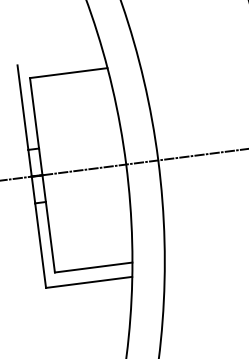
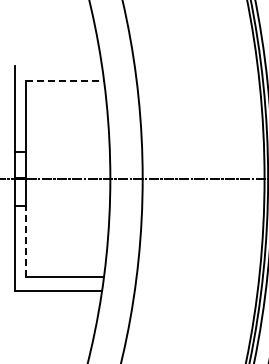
line: (69, 72) -> (65, 80), solid -> dashed
line: (50, 237) -> (25, 241), solid -> dashed

